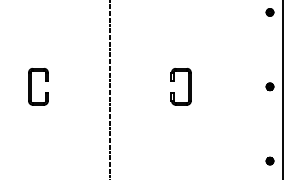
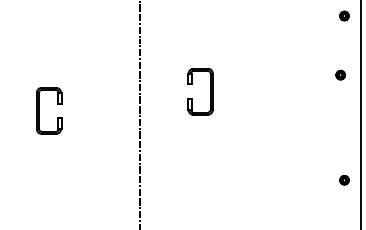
part: (174, 81) -> (191, 85), moved
part: (269, 86) -> (339, 74), moved
part: (269, 160) -> (343, 179), moved

